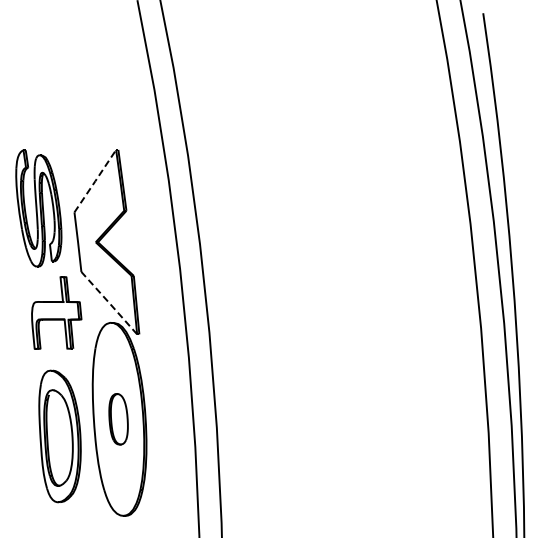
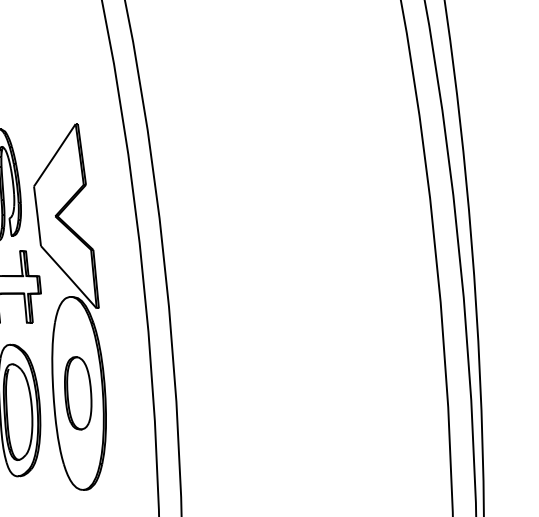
line: (95, 181) -> (55, 155), dashed -> solid
line: (109, 303) -> (69, 277), dashed -> solid
part: (118, 419) -> (78, 393), size x1.43

